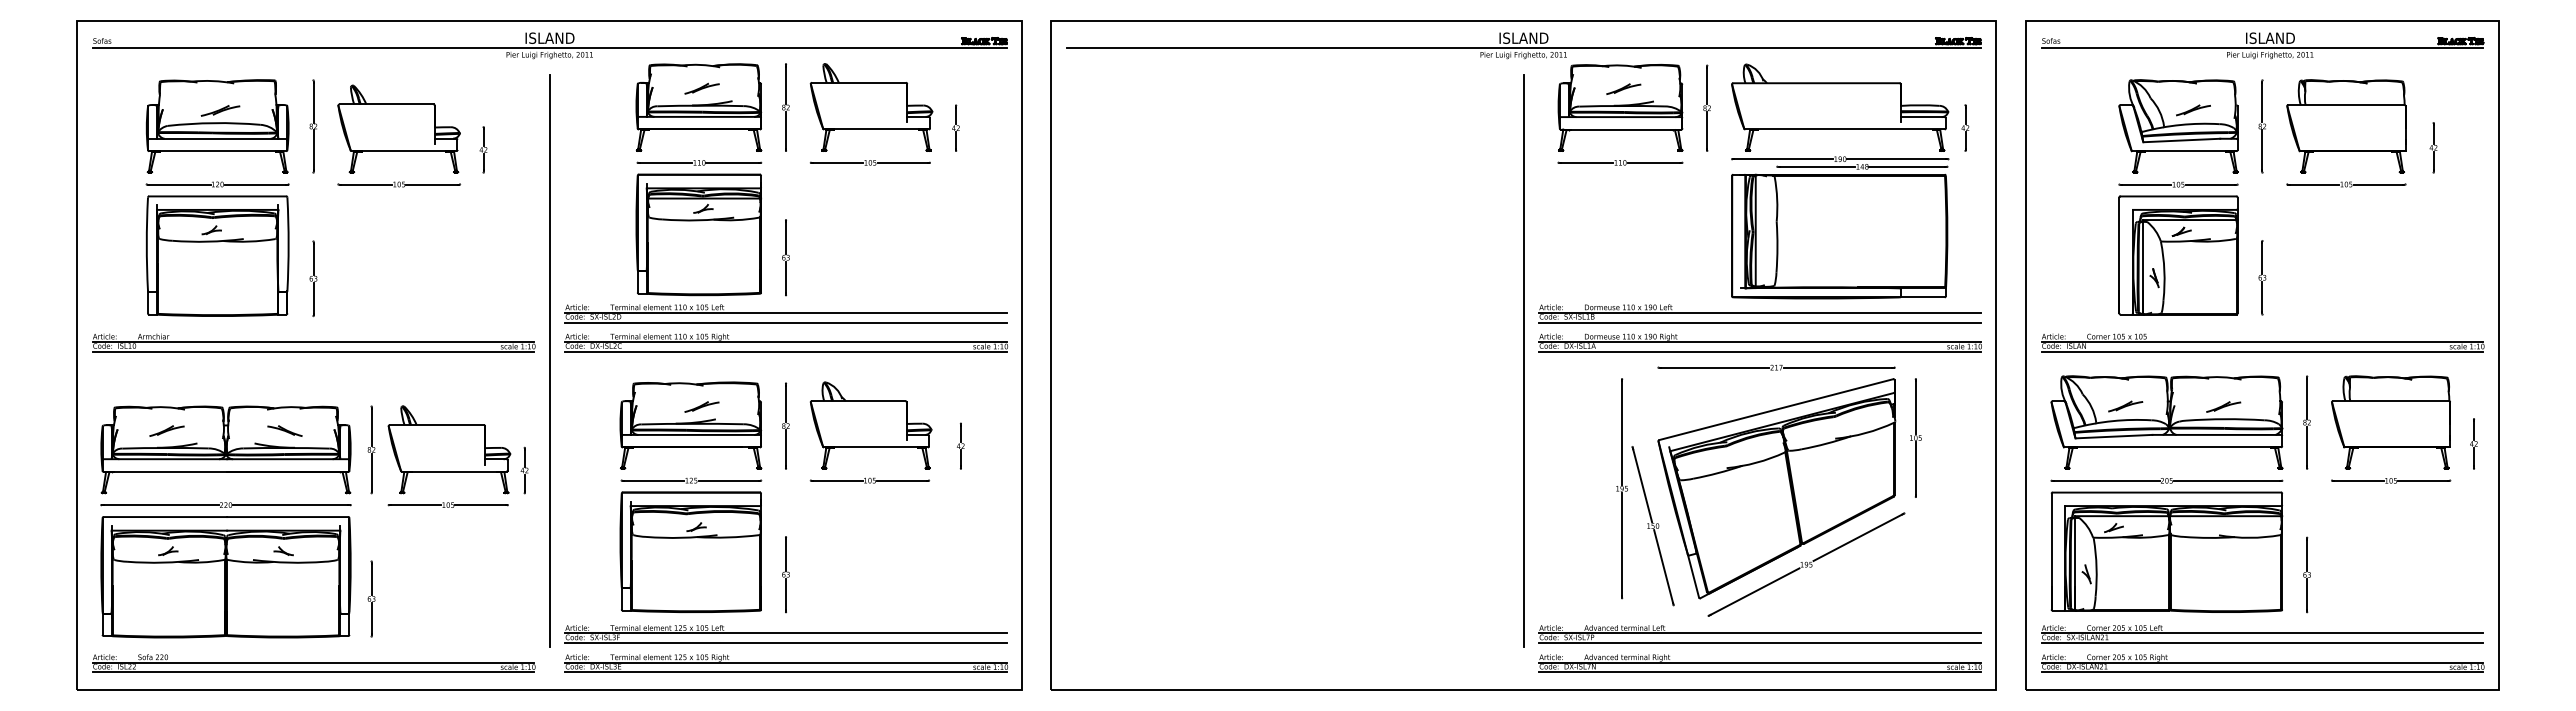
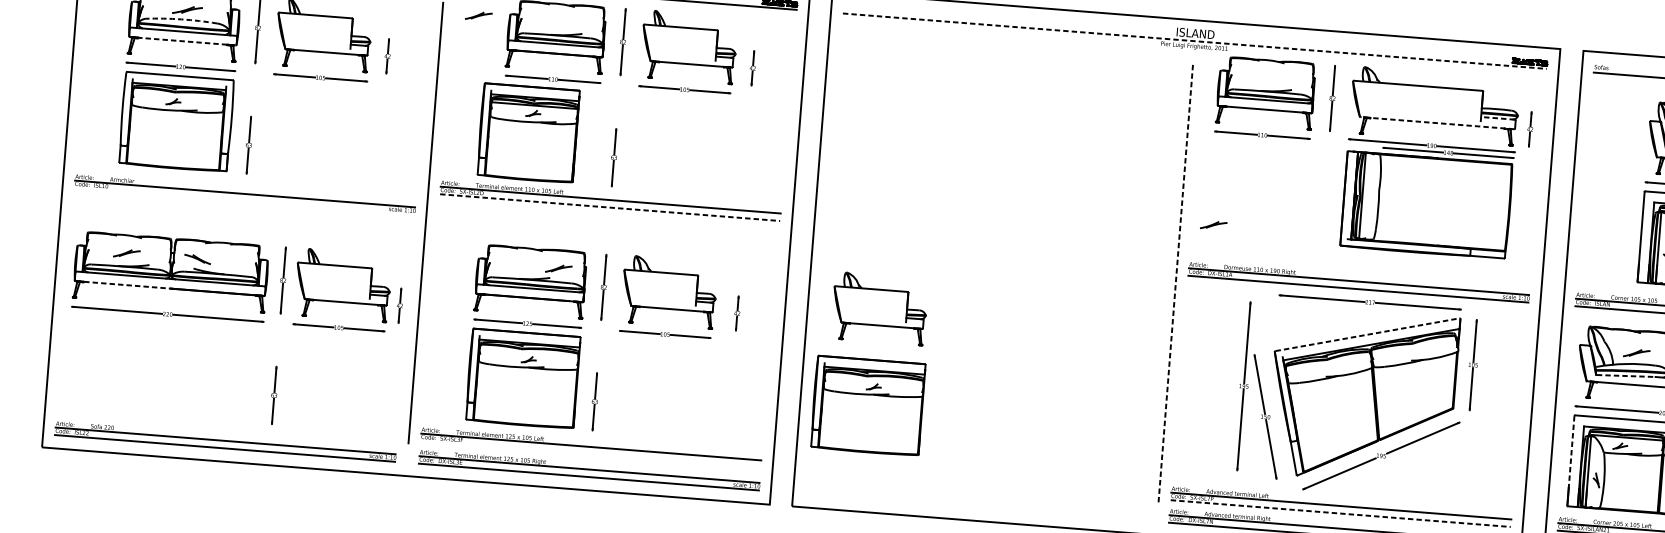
line: (1523, 48) -> (1194, 41), solid -> dashed
part: (701, 88) -> (478, 15), moved
part: (1623, 88) -> (1213, 224), moved
line: (1922, 117) -> (1497, 118), solid -> dashed
arc: (213, 123) -> (181, 19), solid -> dashed
line: (1845, 129) -> (1437, 123), solid -> dashed
line: (217, 151) -> (182, 41), solid -> dashed
part: (698, 234) -> (528, 132), moved
part: (1759, 313) -> (1360, 259), removed
line: (786, 322) -> (610, 207), solid -> dashed
part: (785, 342) -> (608, 222), removed
line: (313, 351) -> (244, 201), removed
line: (1523, 361) -> (1175, 282), solid -> dashed
part: (701, 406) -> (558, 268), moved
line: (1776, 409) -> (1367, 334), solid -> dashed
part: (1143, 425) -> (879, 308), added
part: (284, 430) -> (197, 258), moved
line: (2114, 436) -> (1626, 375), solid -> dashed
line: (165, 471) -> (123, 284), solid -> dashed
line: (2051, 540) -> (1571, 452), solid -> dashed
part: (1138, 551) -> (867, 405), added
part: (225, 577) -> (163, 370), removed
line: (785, 643) -> (590, 454), removed
line: (1759, 643) -> (1340, 513), solid -> dashed

